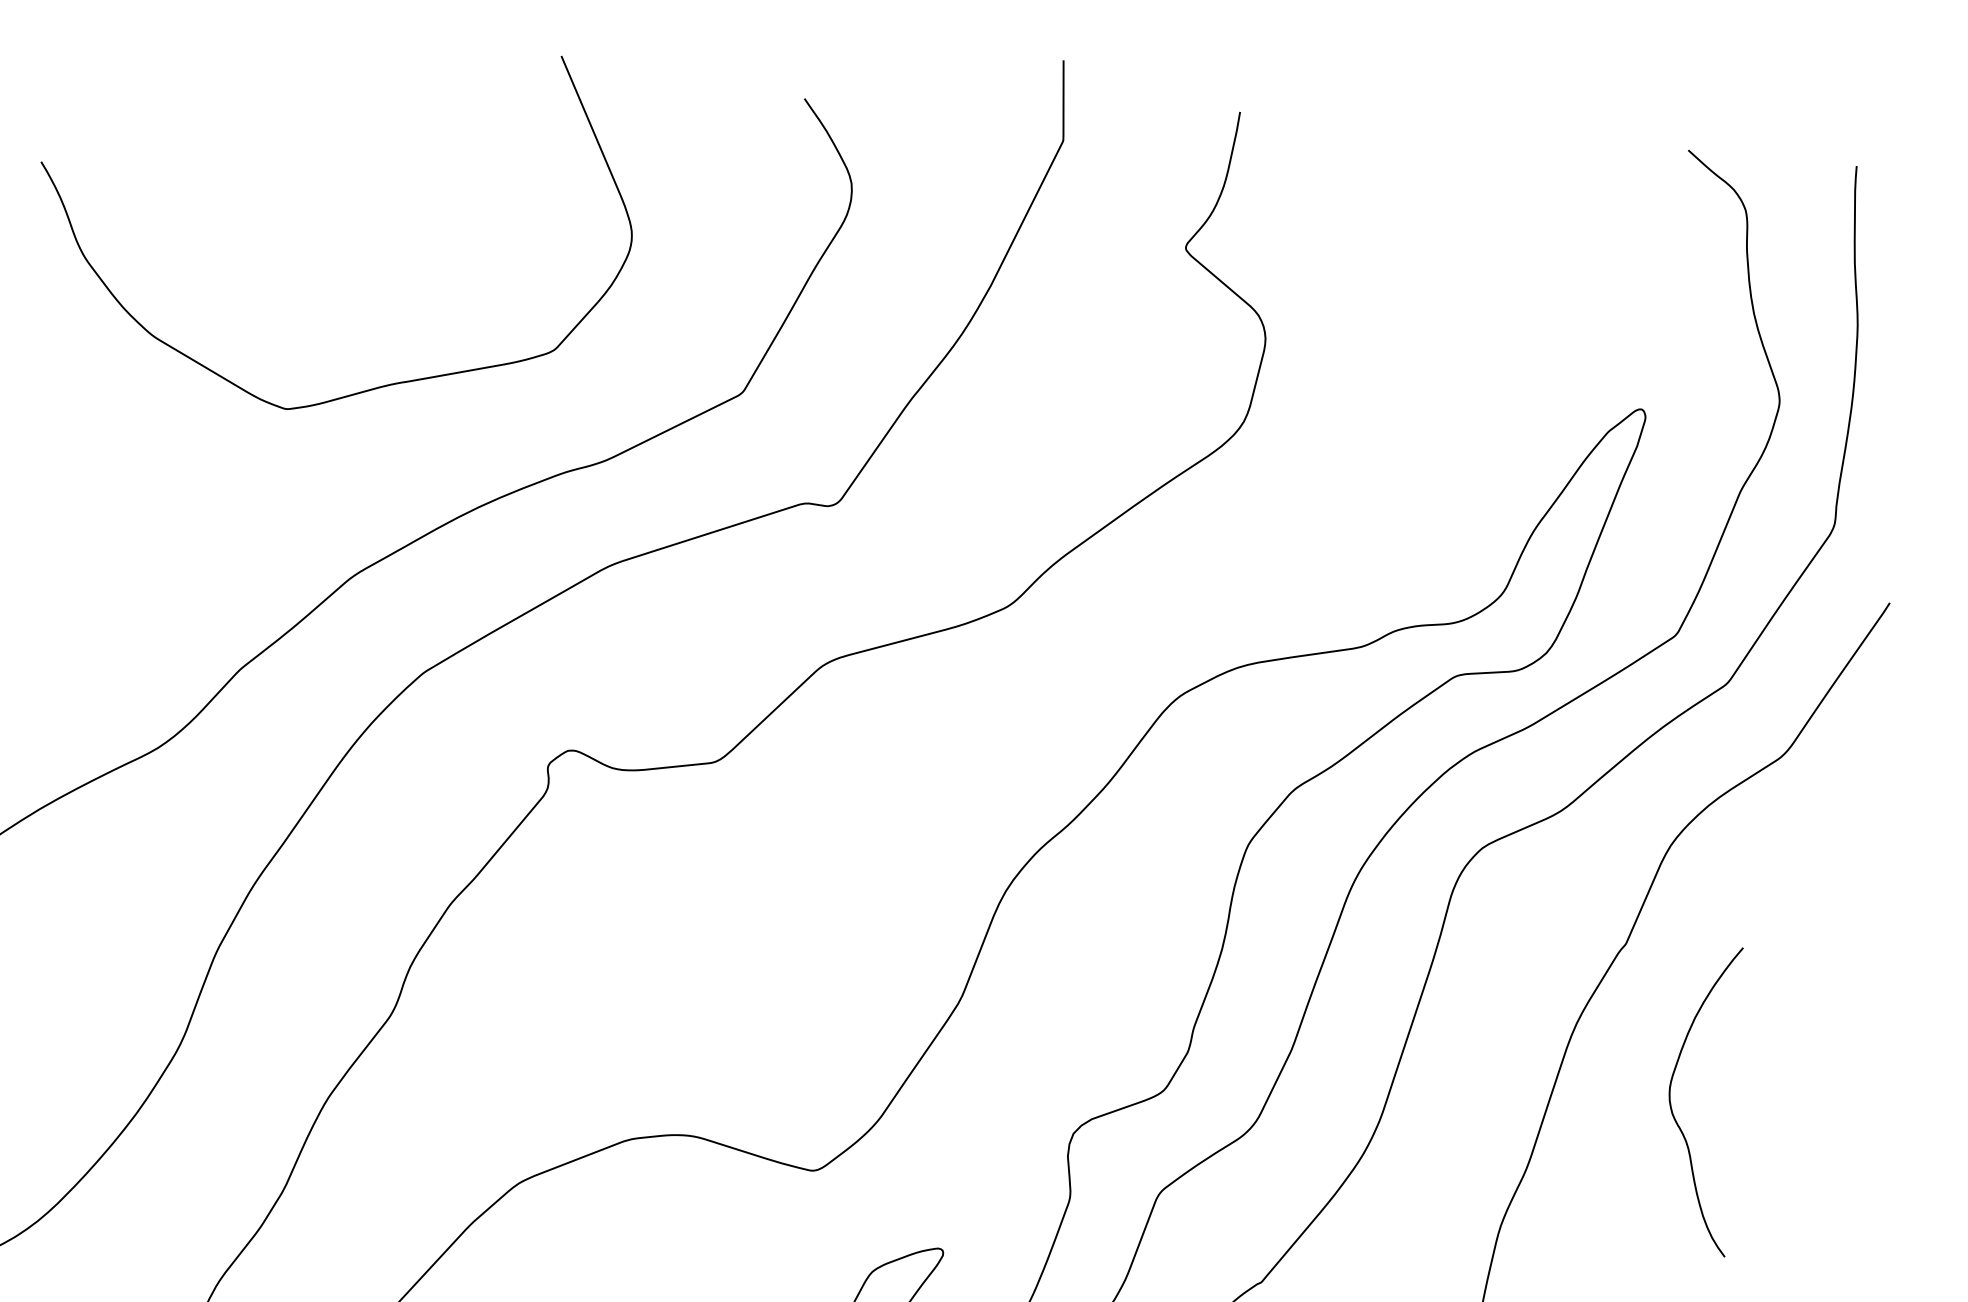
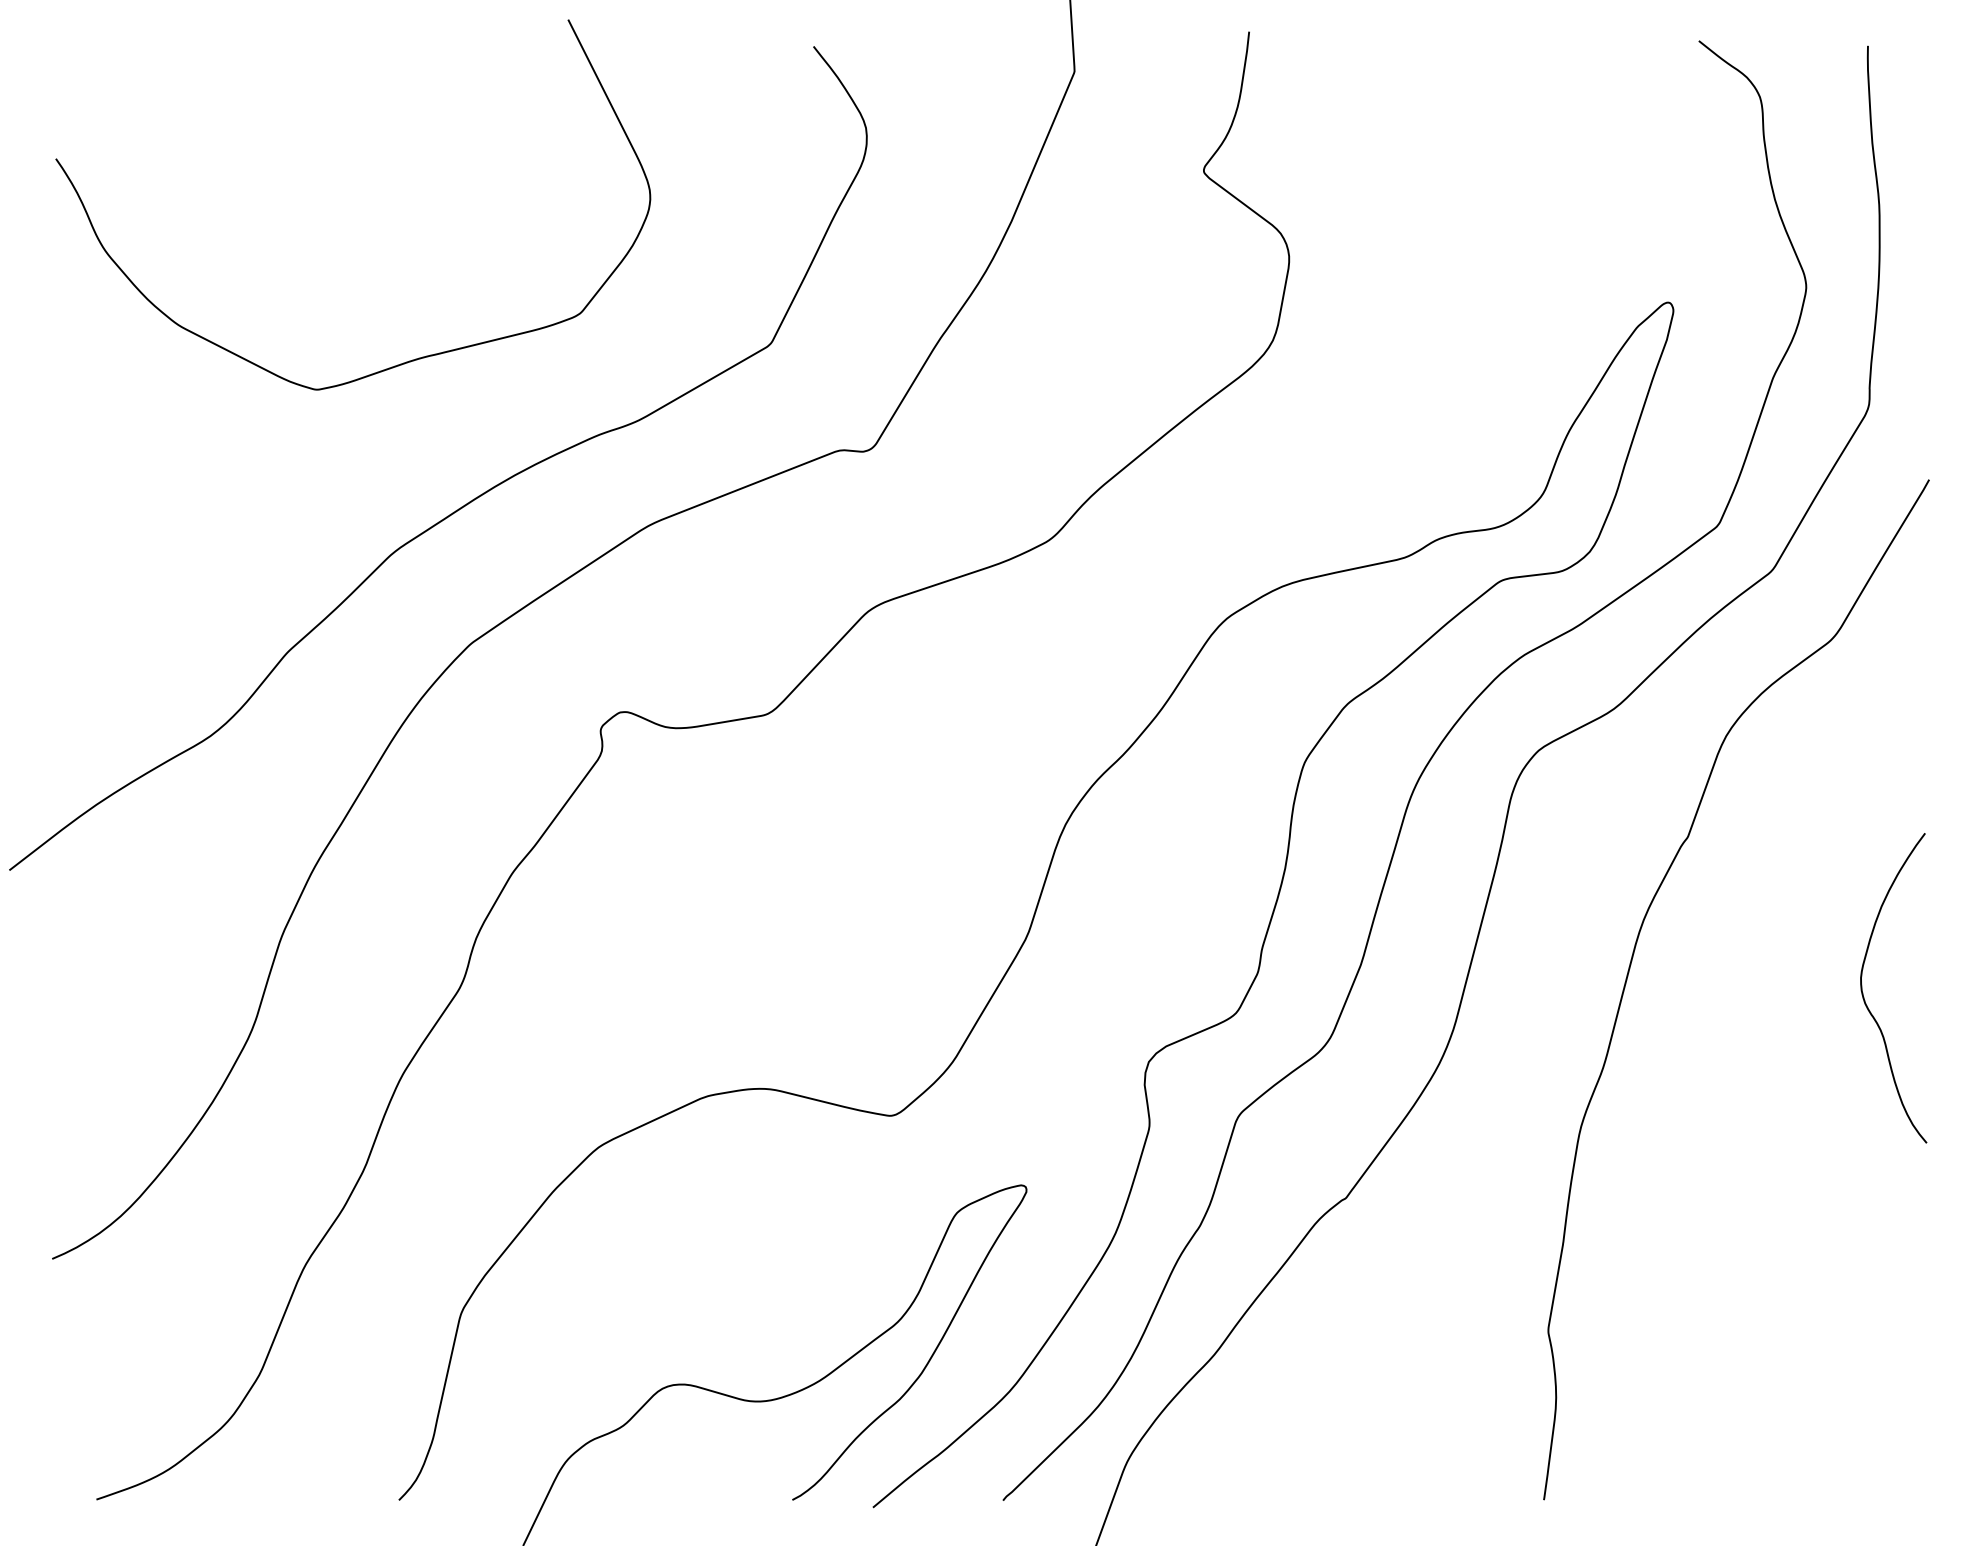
curve: (1671, 1102) -> (1863, 992), moved

